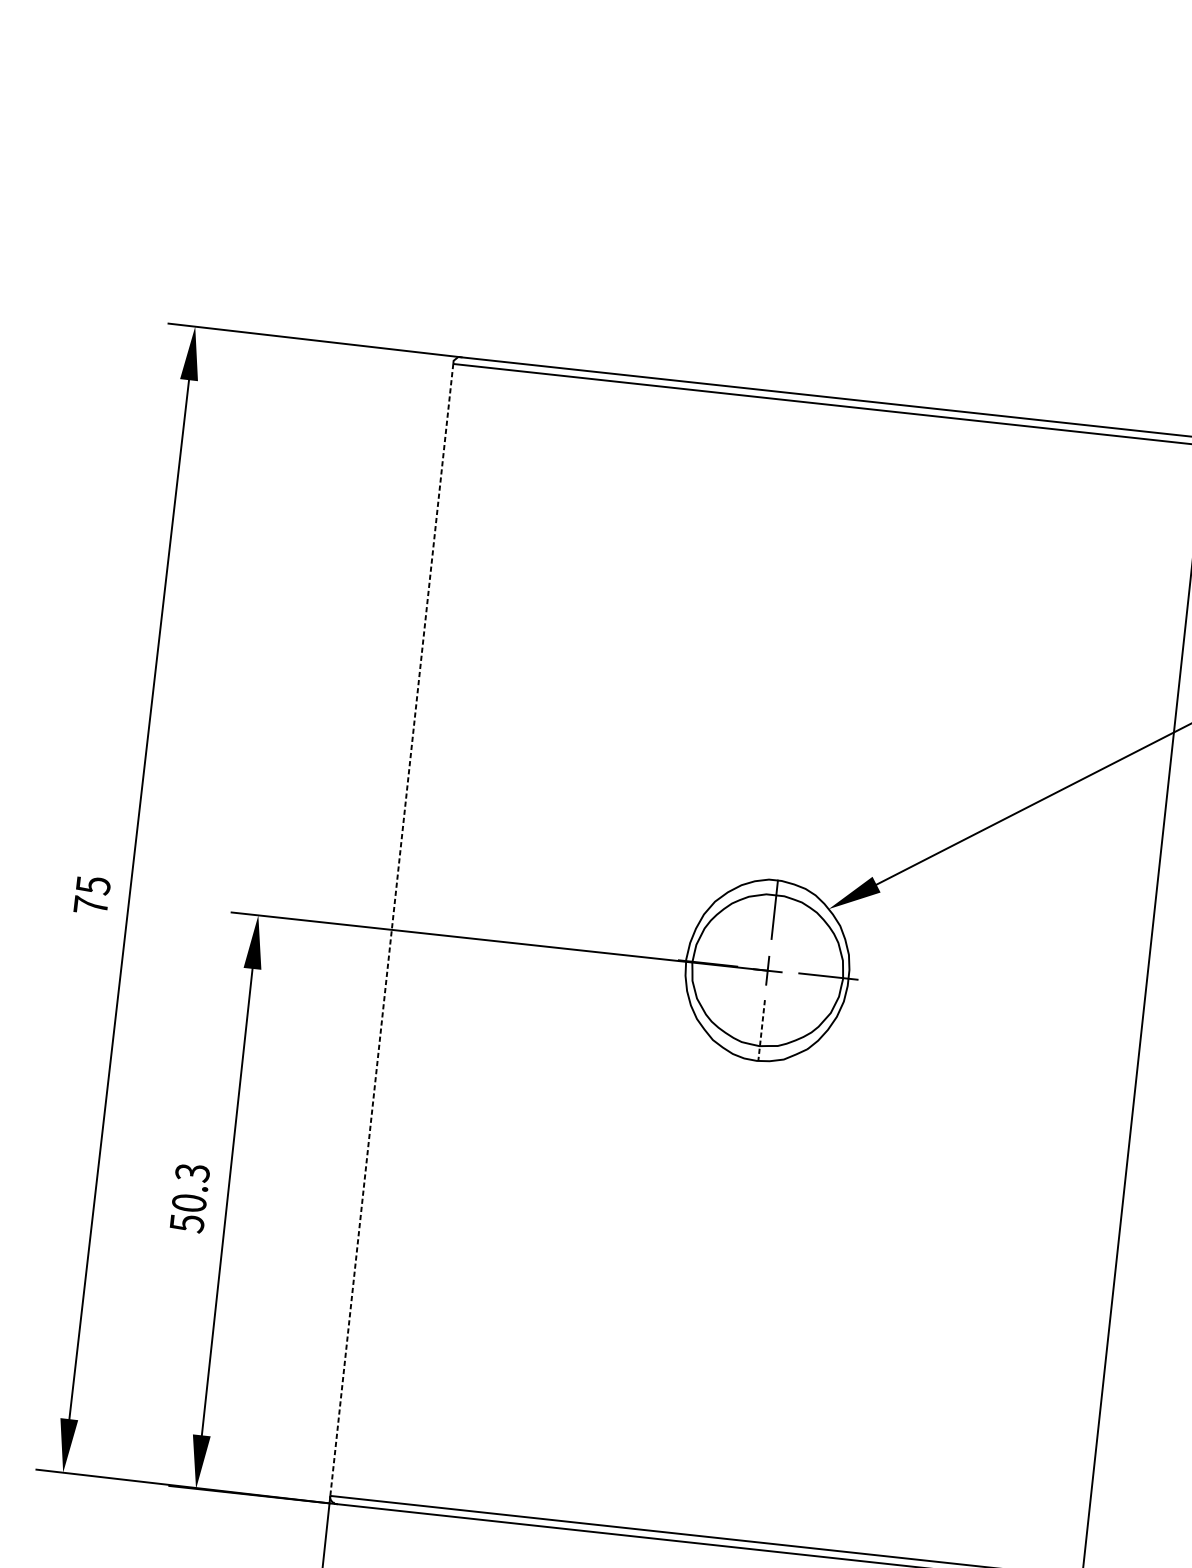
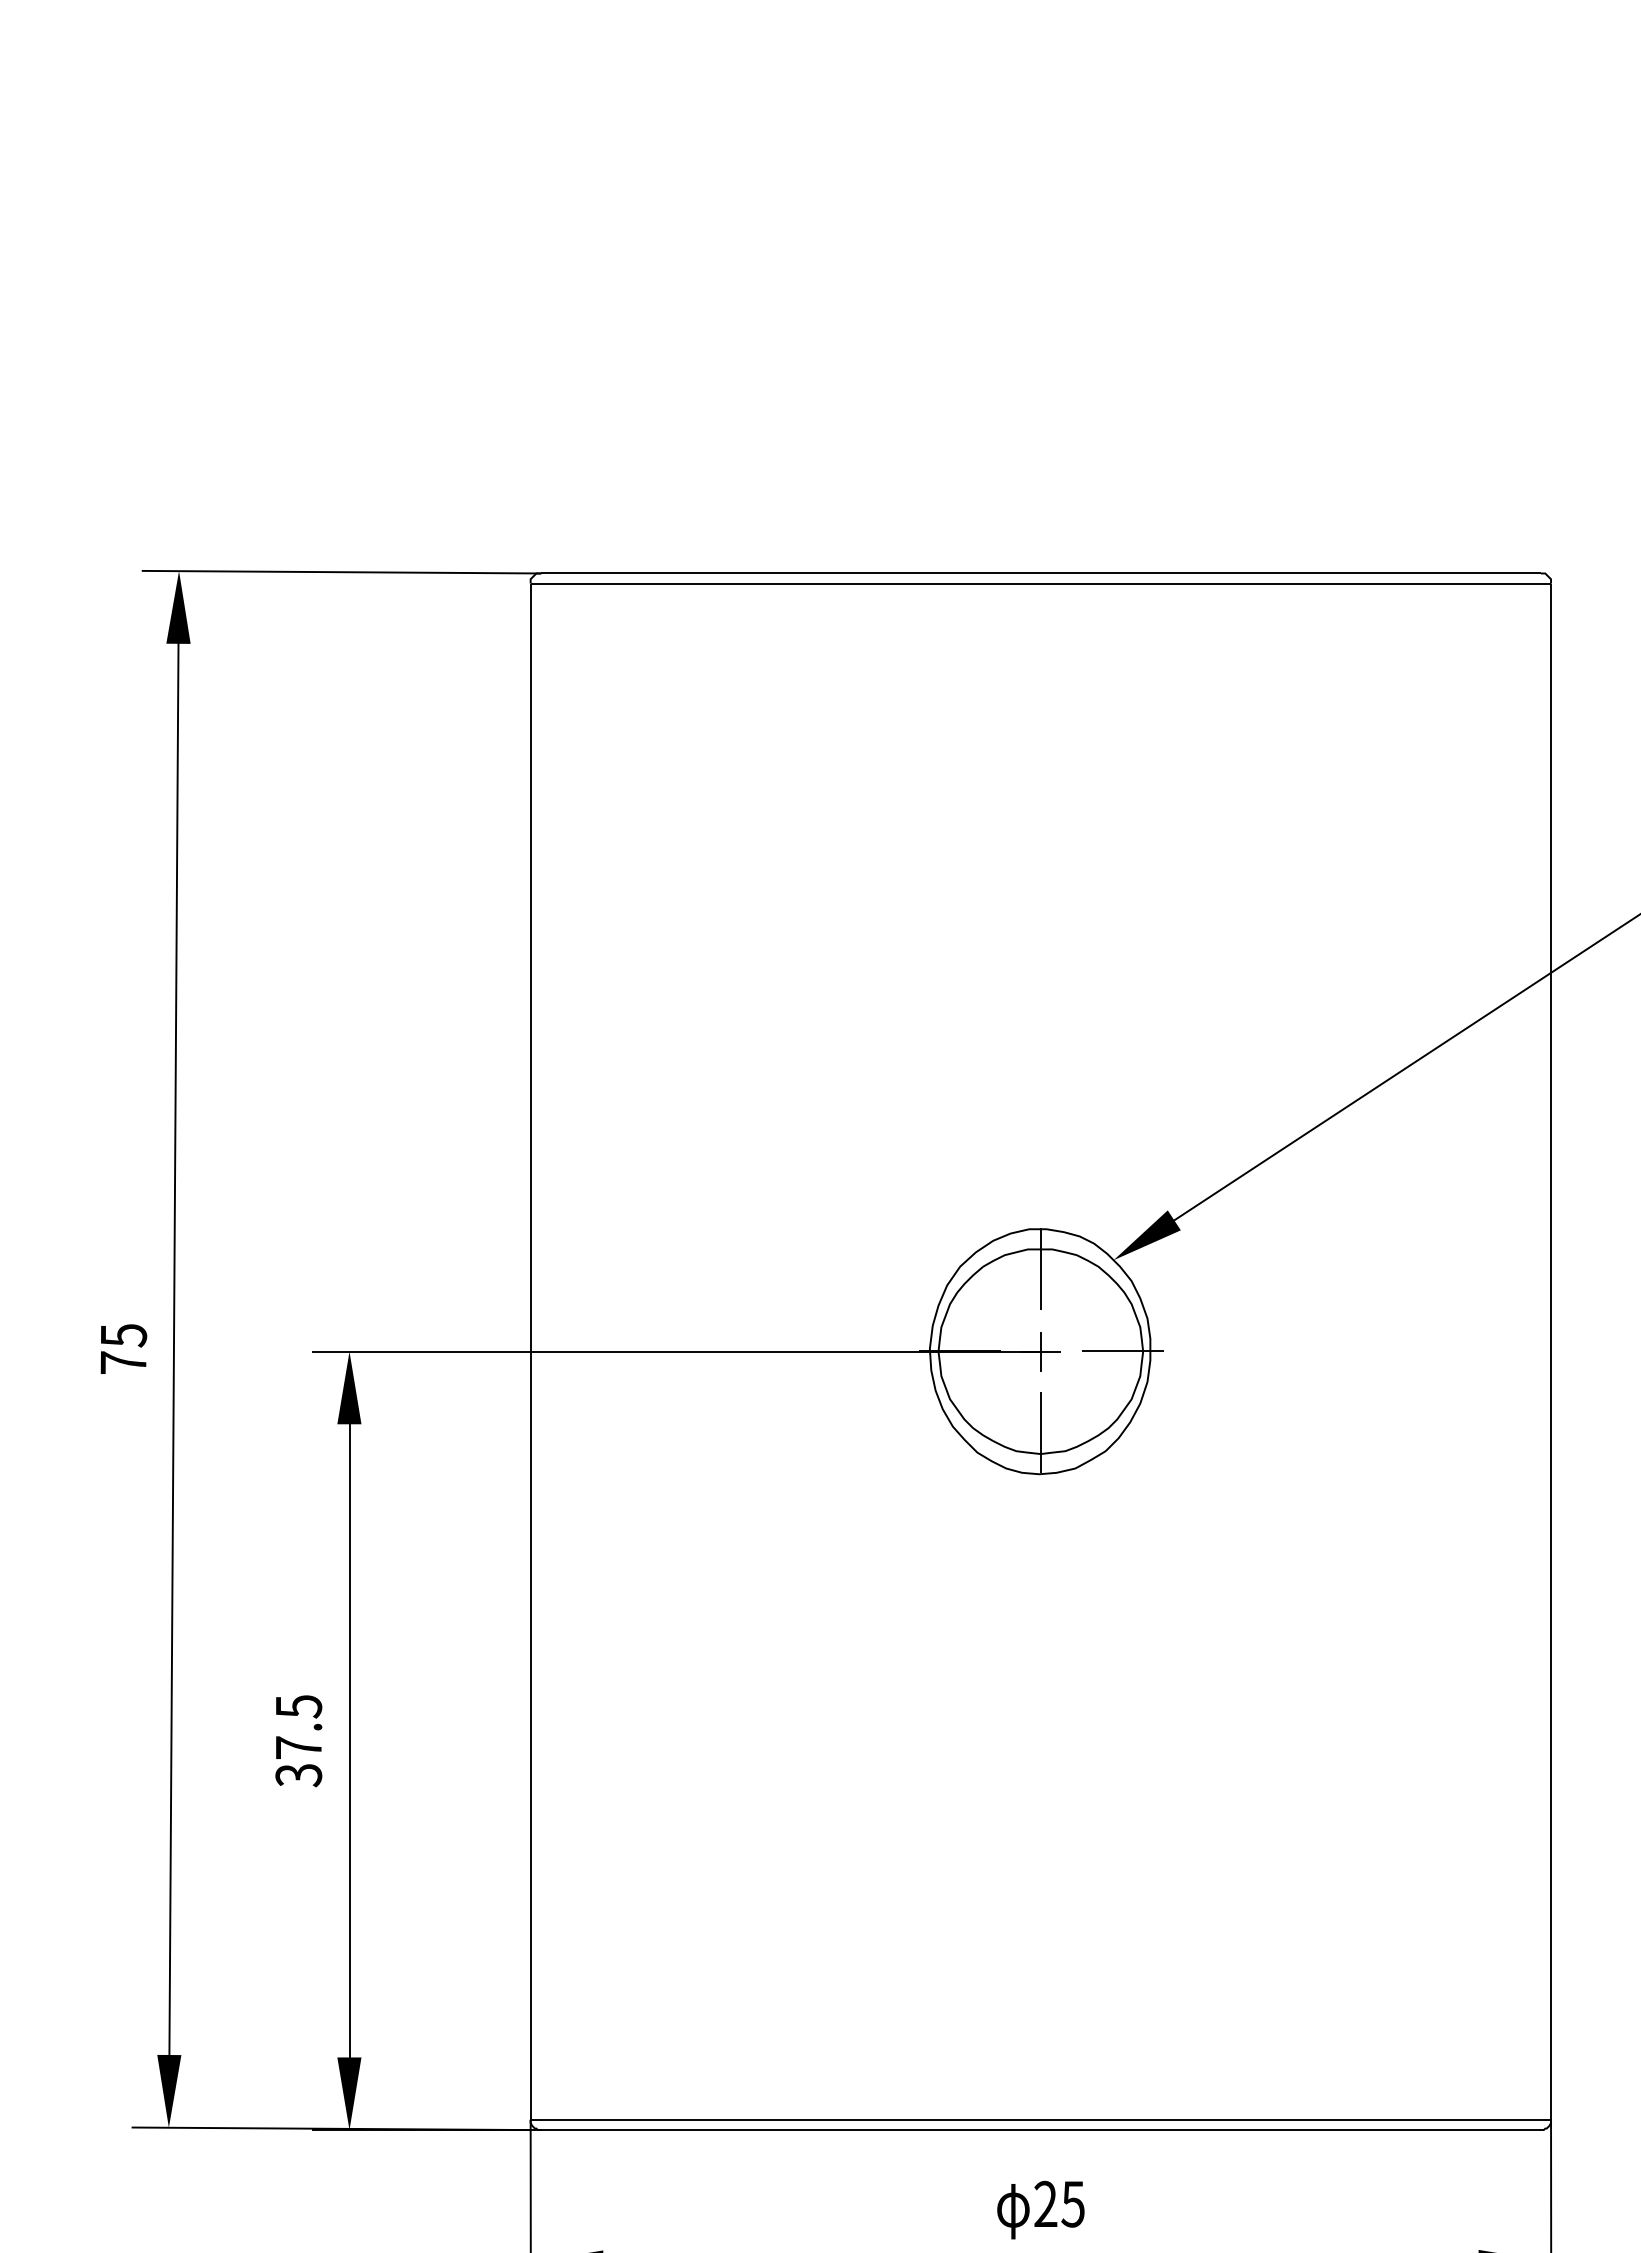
line: (391, 930) -> (530, 1352), dashed -> solid
line: (761, 1030) -> (1041, 1432), dashed -> solid
text: (189, 1198) -> (298, 1741), 50.3 -> 37.5

